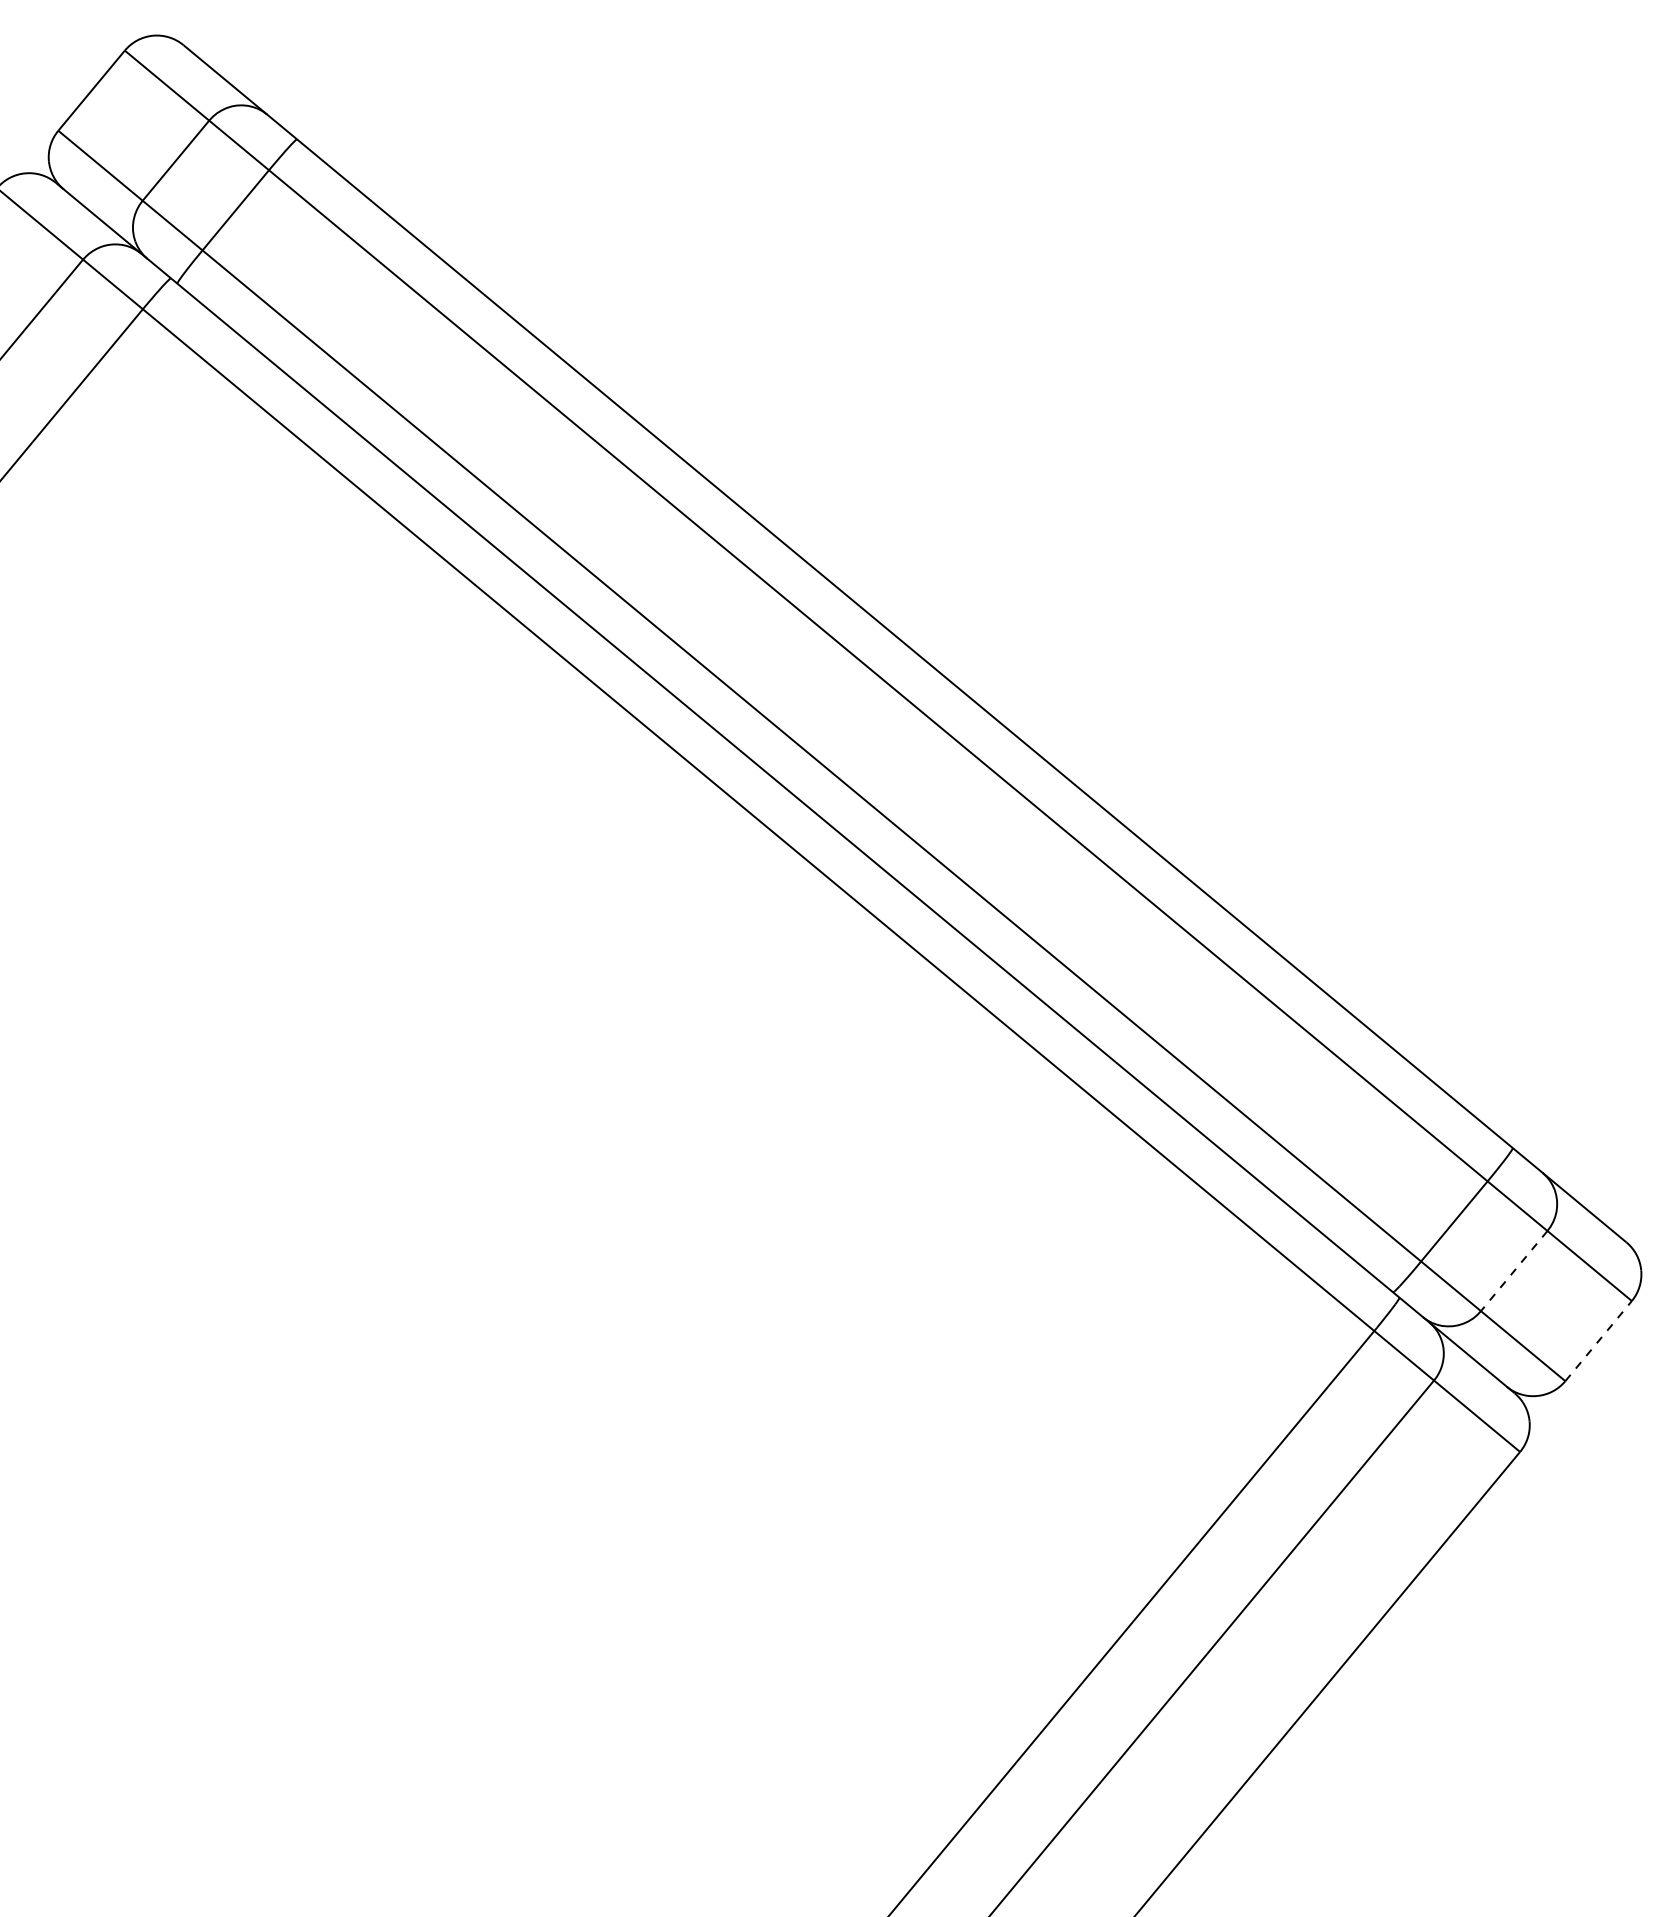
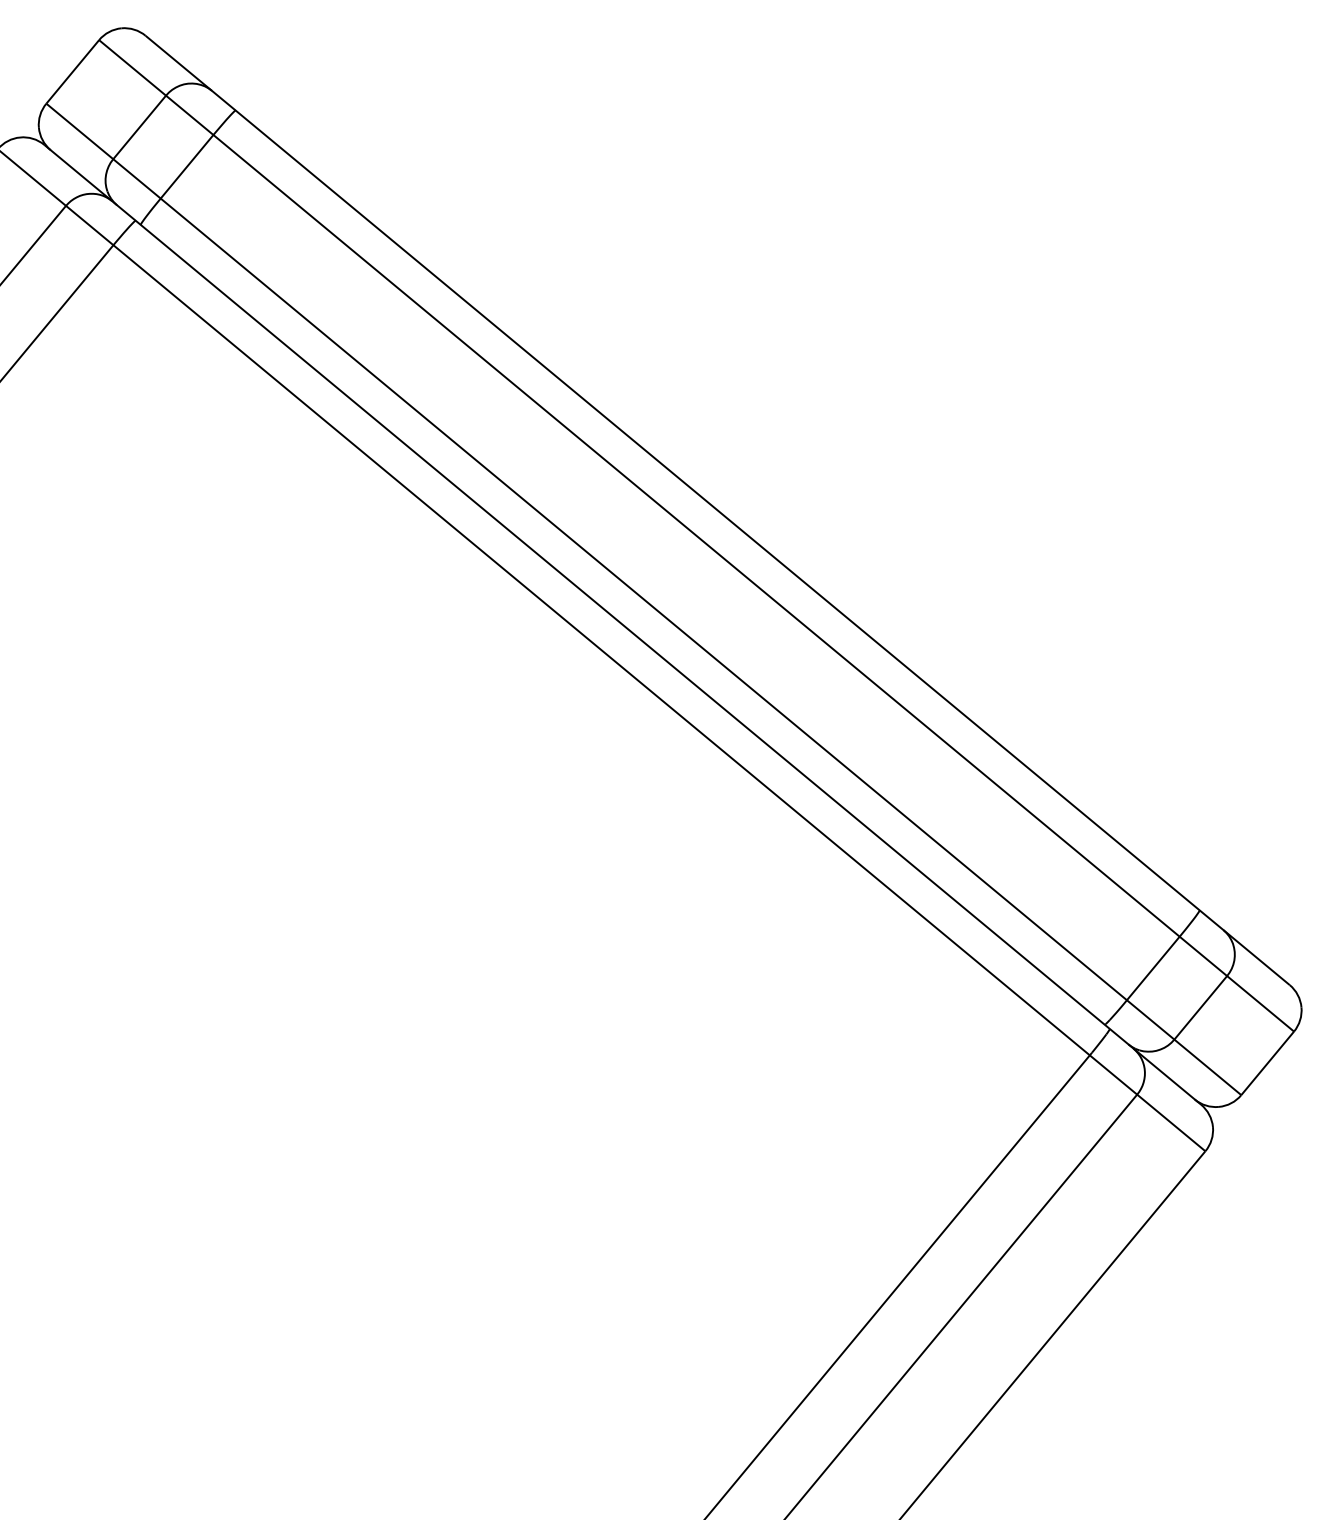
line: (1513, 1271) -> (1200, 1008), dashed -> solid
line: (1598, 1340) -> (1267, 1062), dashed -> solid

